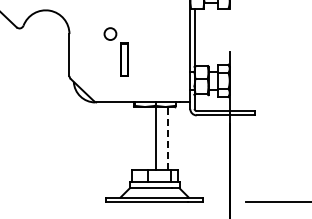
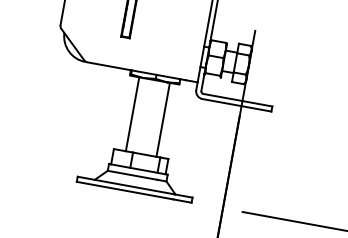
line: (155, 137) -> (132, 113), moved
line: (167, 137) -> (163, 118), dashed -> solid

